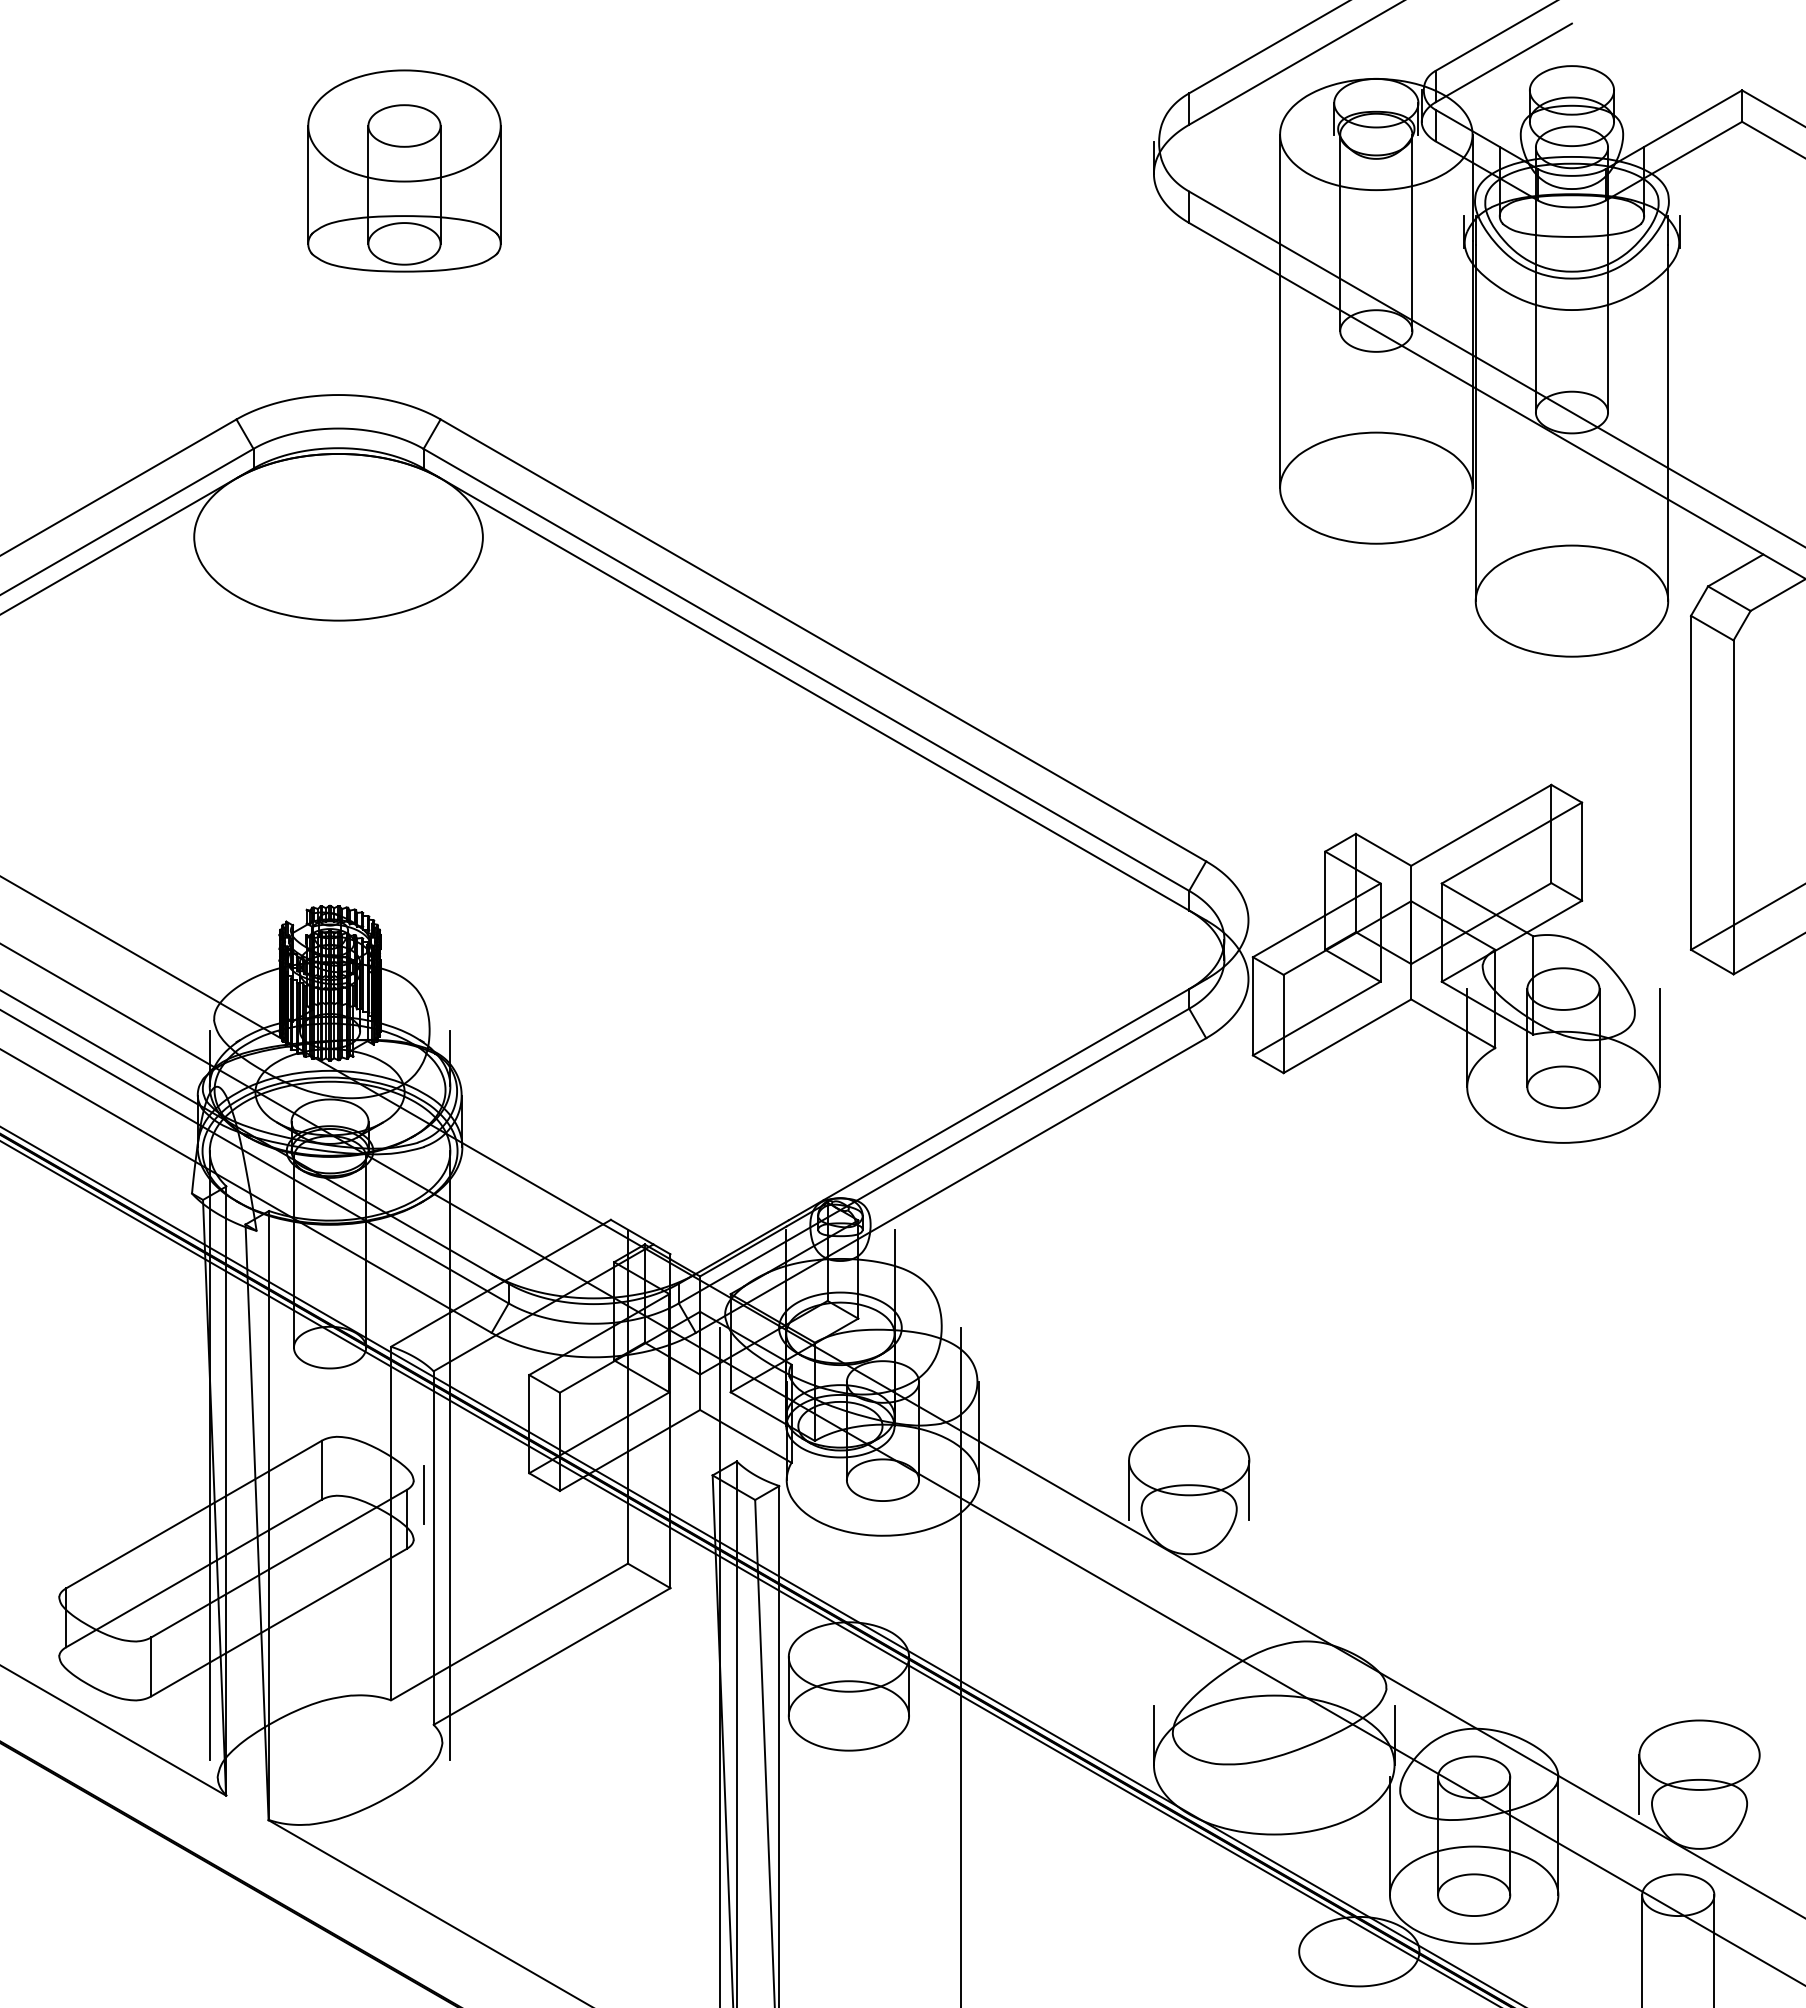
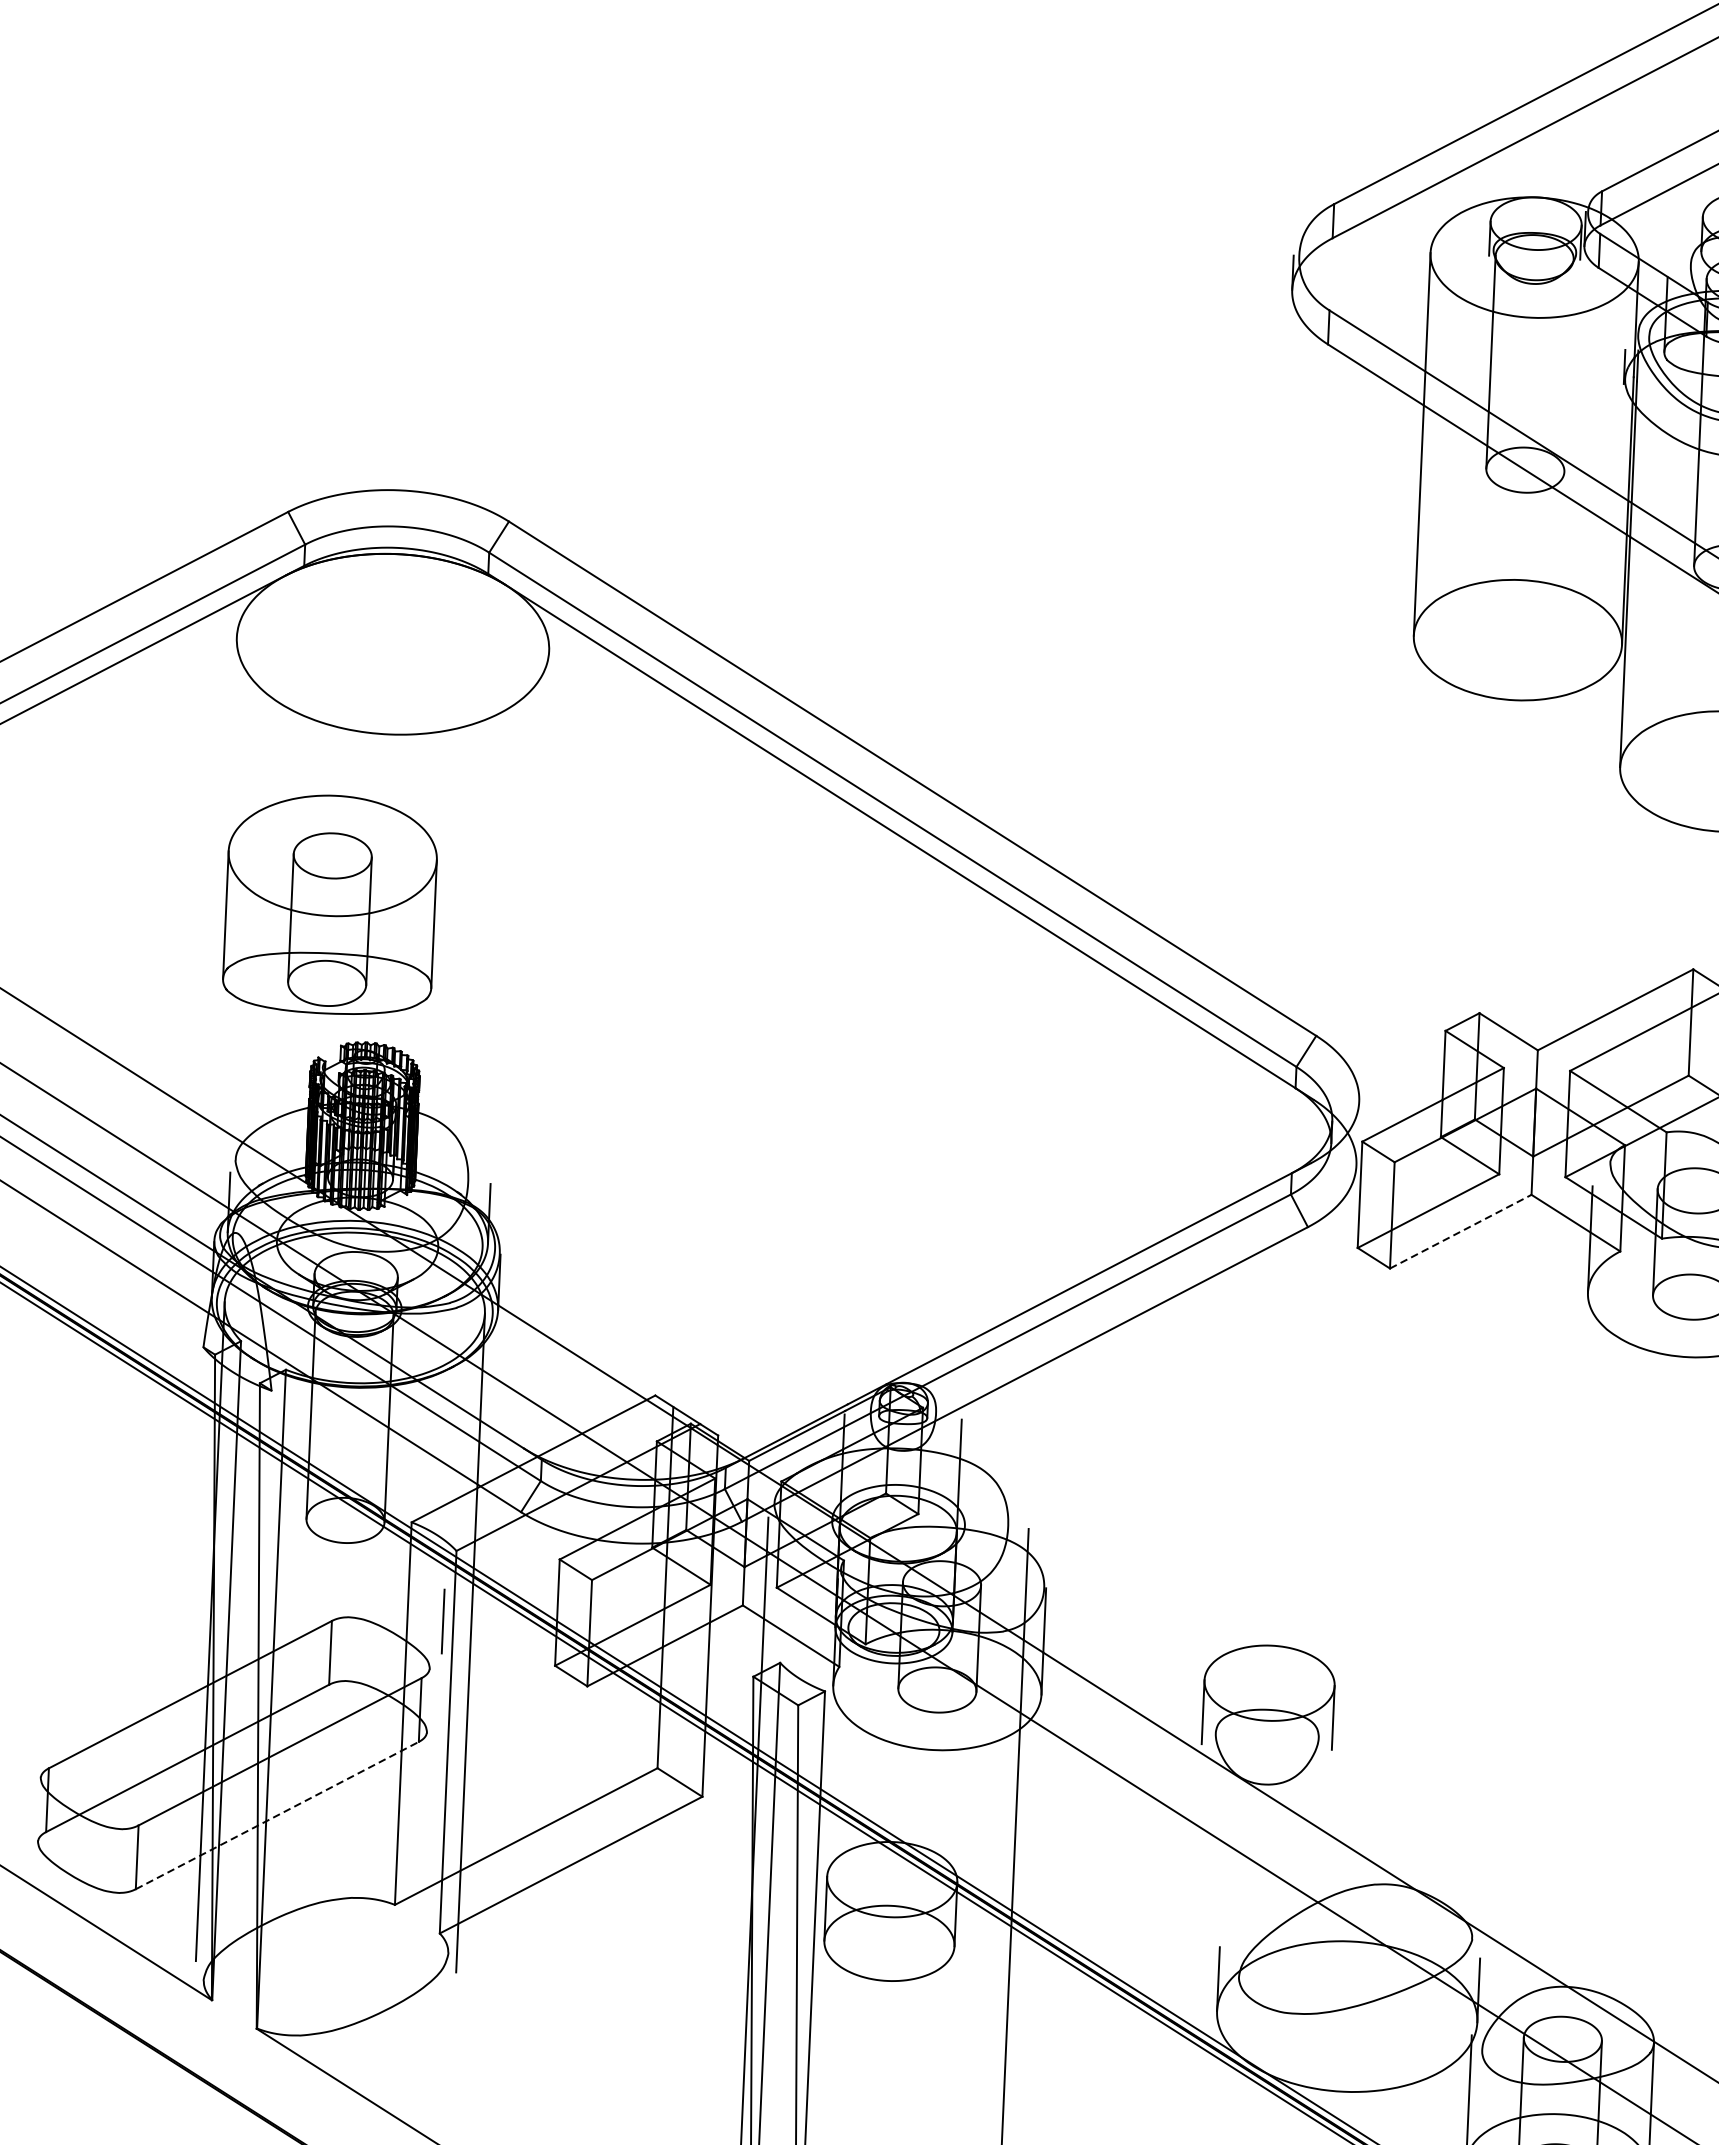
part: (404, 170) -> (330, 904), moved
line: (1412, 232) -> (1569, 365), removed
line: (1347, 1036) -> (1460, 1231), solid -> dashed
line: (423, 1494) -> (442, 1621), moved
line: (279, 1622) -> (277, 1815), solid -> dashed

